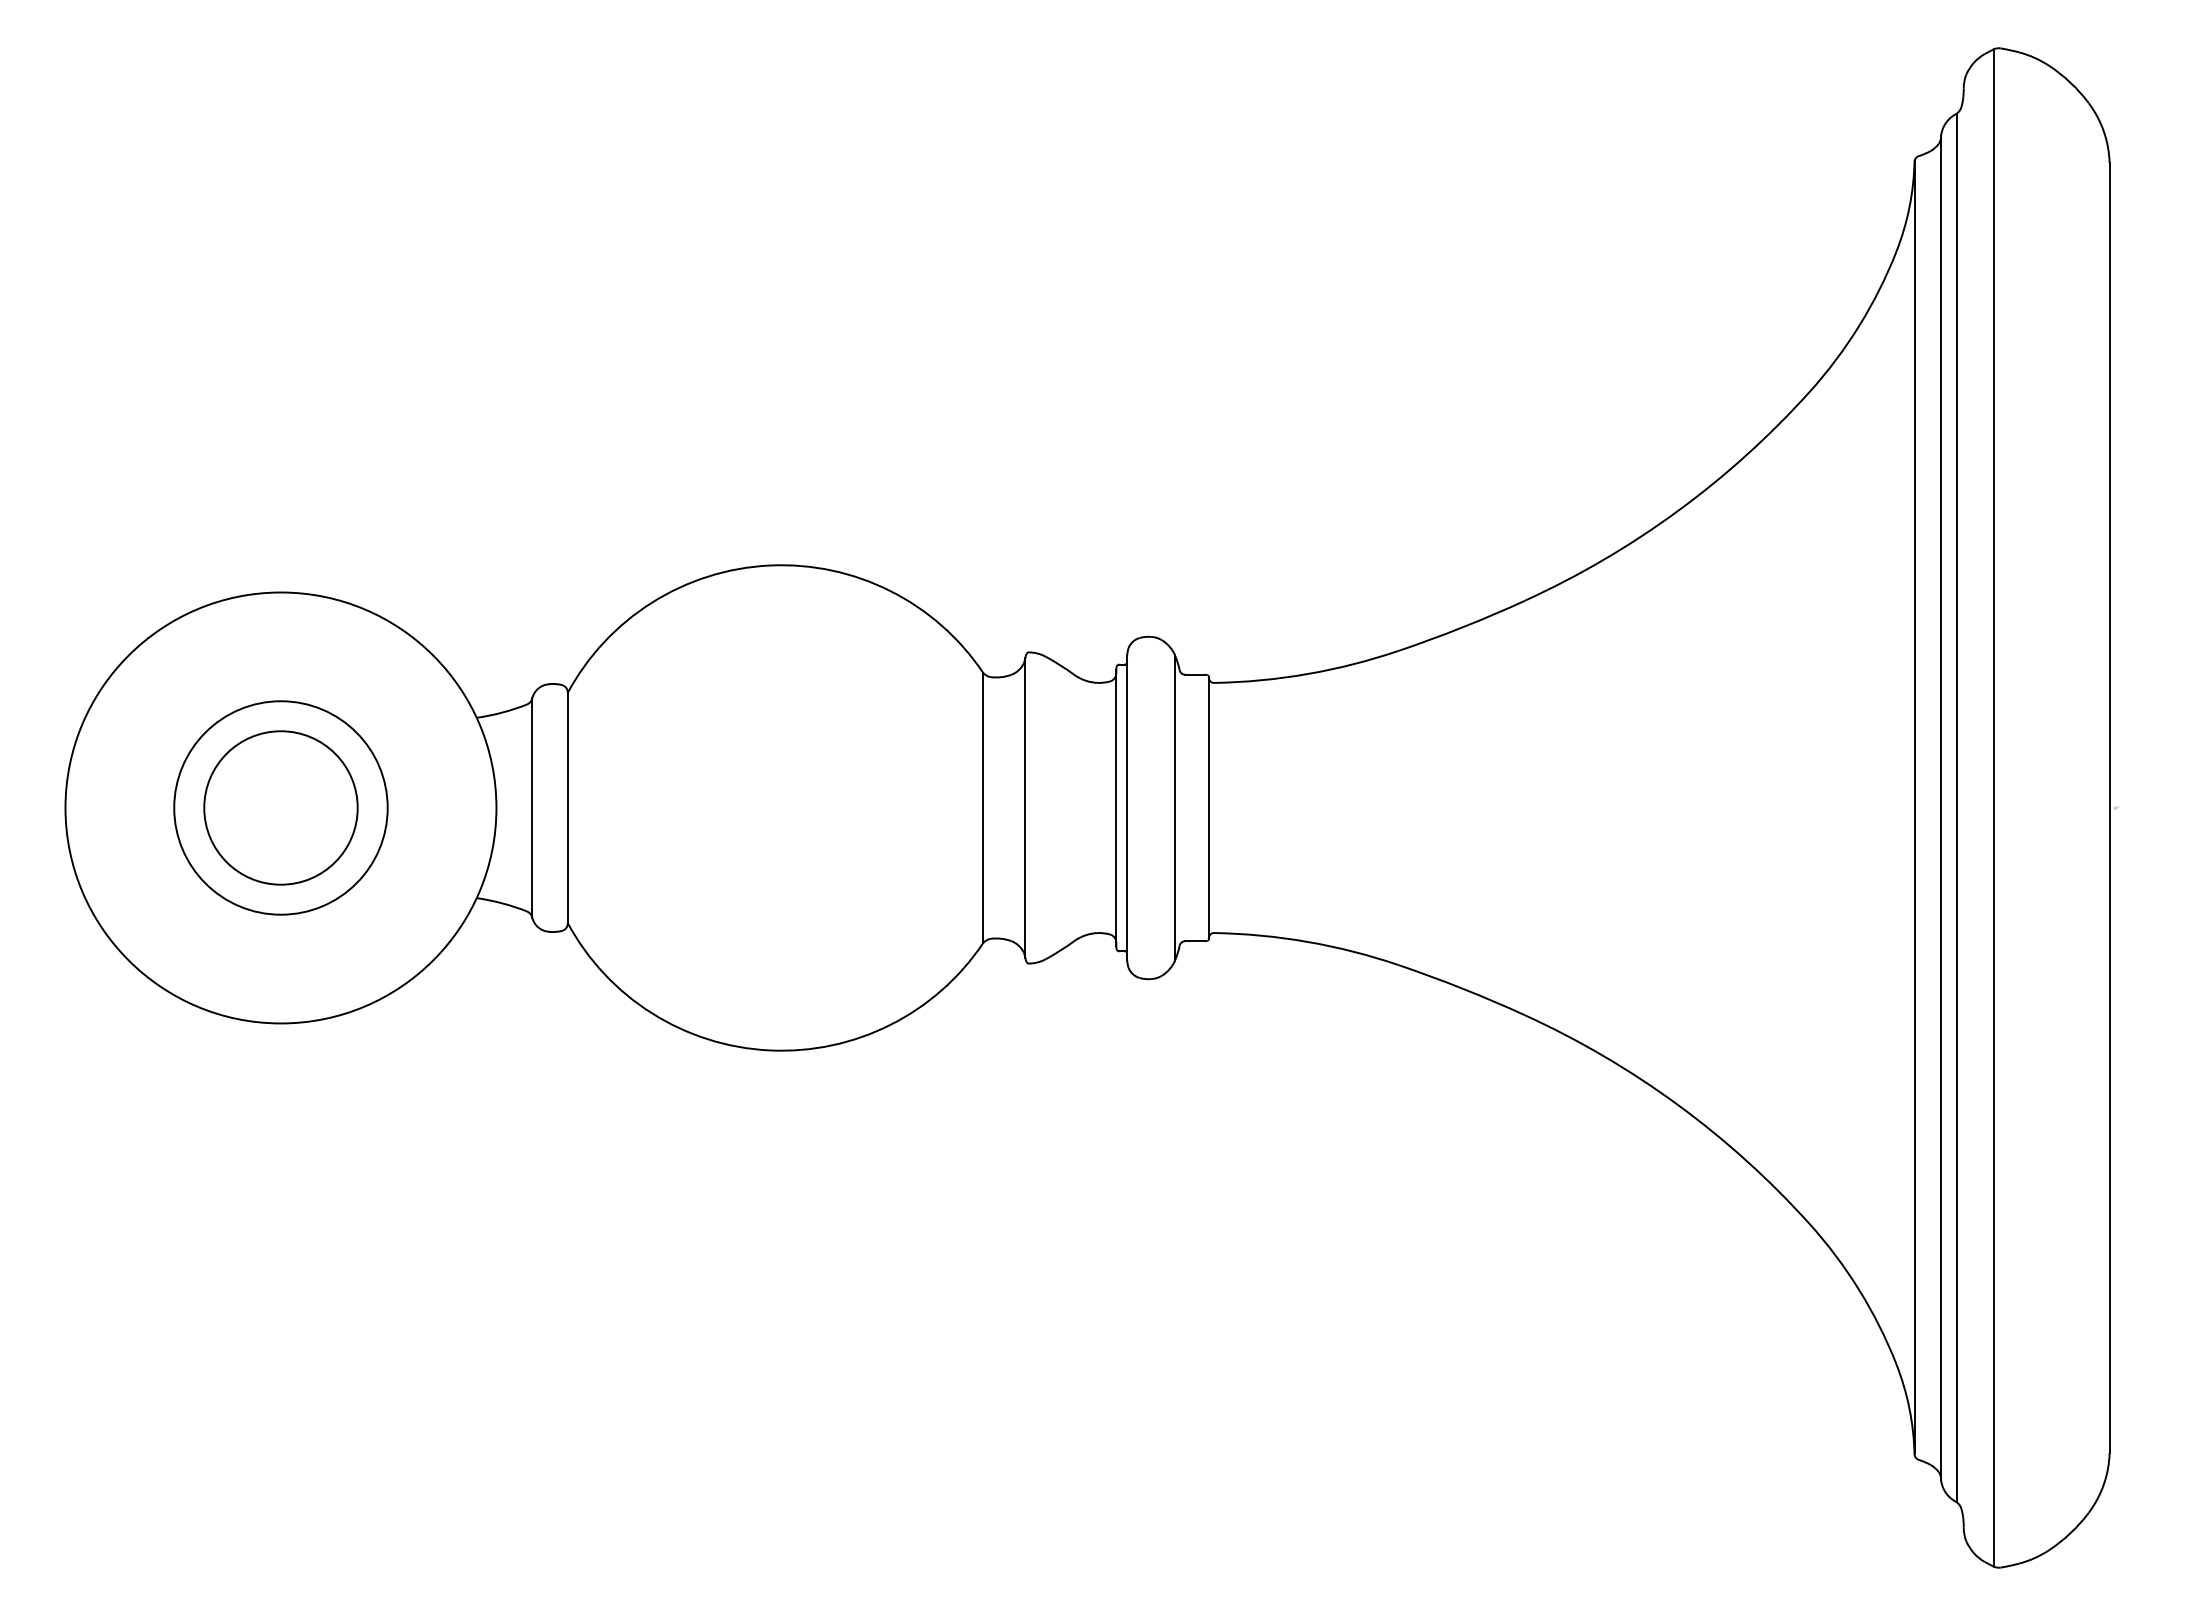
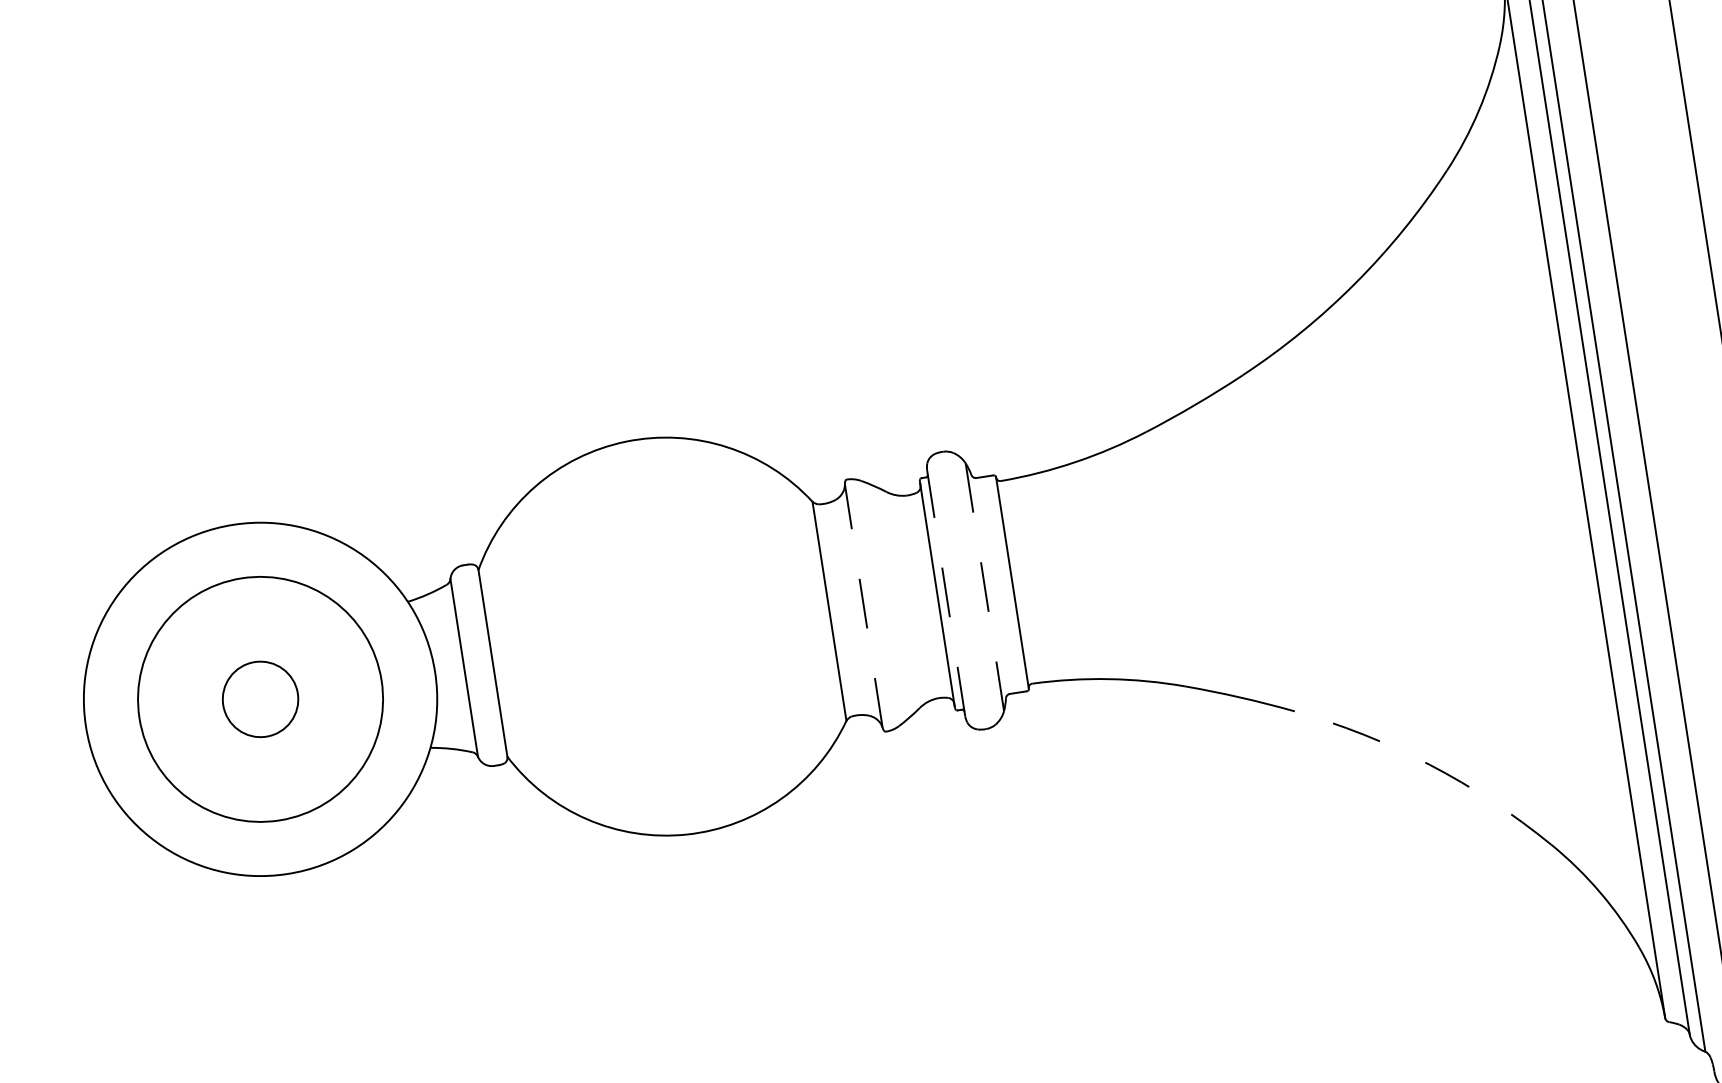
circle: (280, 807) -> (260, 699), size x0.6
circle: (280, 807) -> (260, 699), size x1.4
line: (1025, 807) -> (863, 605), solid -> dashed
line: (1127, 807) -> (946, 592), solid -> dashed
line: (1174, 808) -> (984, 587), solid -> dashed
arc: (1678, 1105) -> (1430, 765), solid -> dashed

